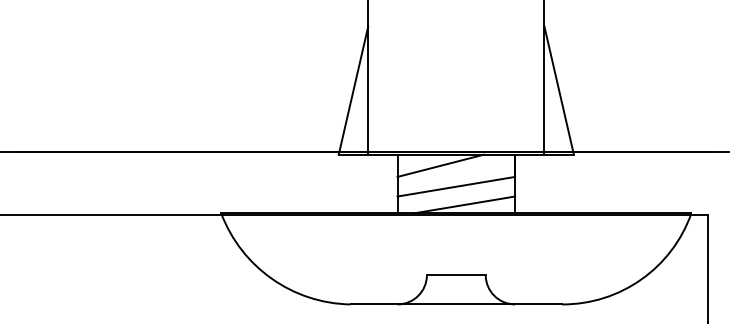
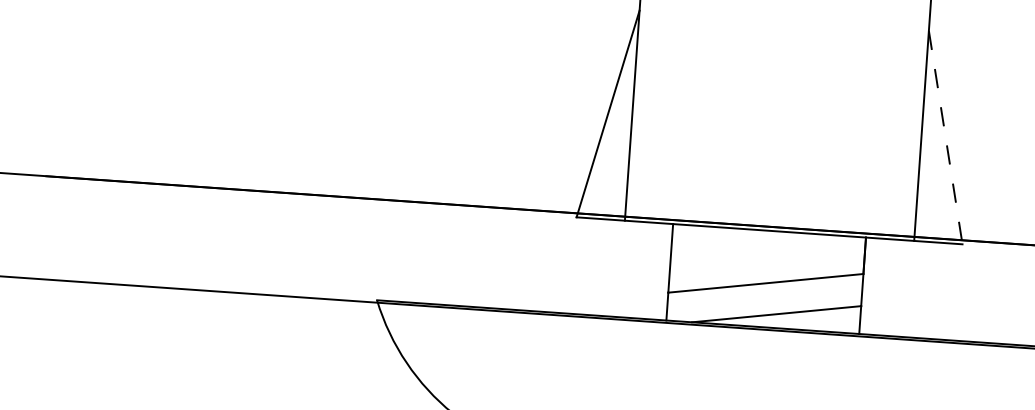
line: (559, 90) -> (946, 137), solid -> dashed
line: (440, 165) -> (742, 246), removed

